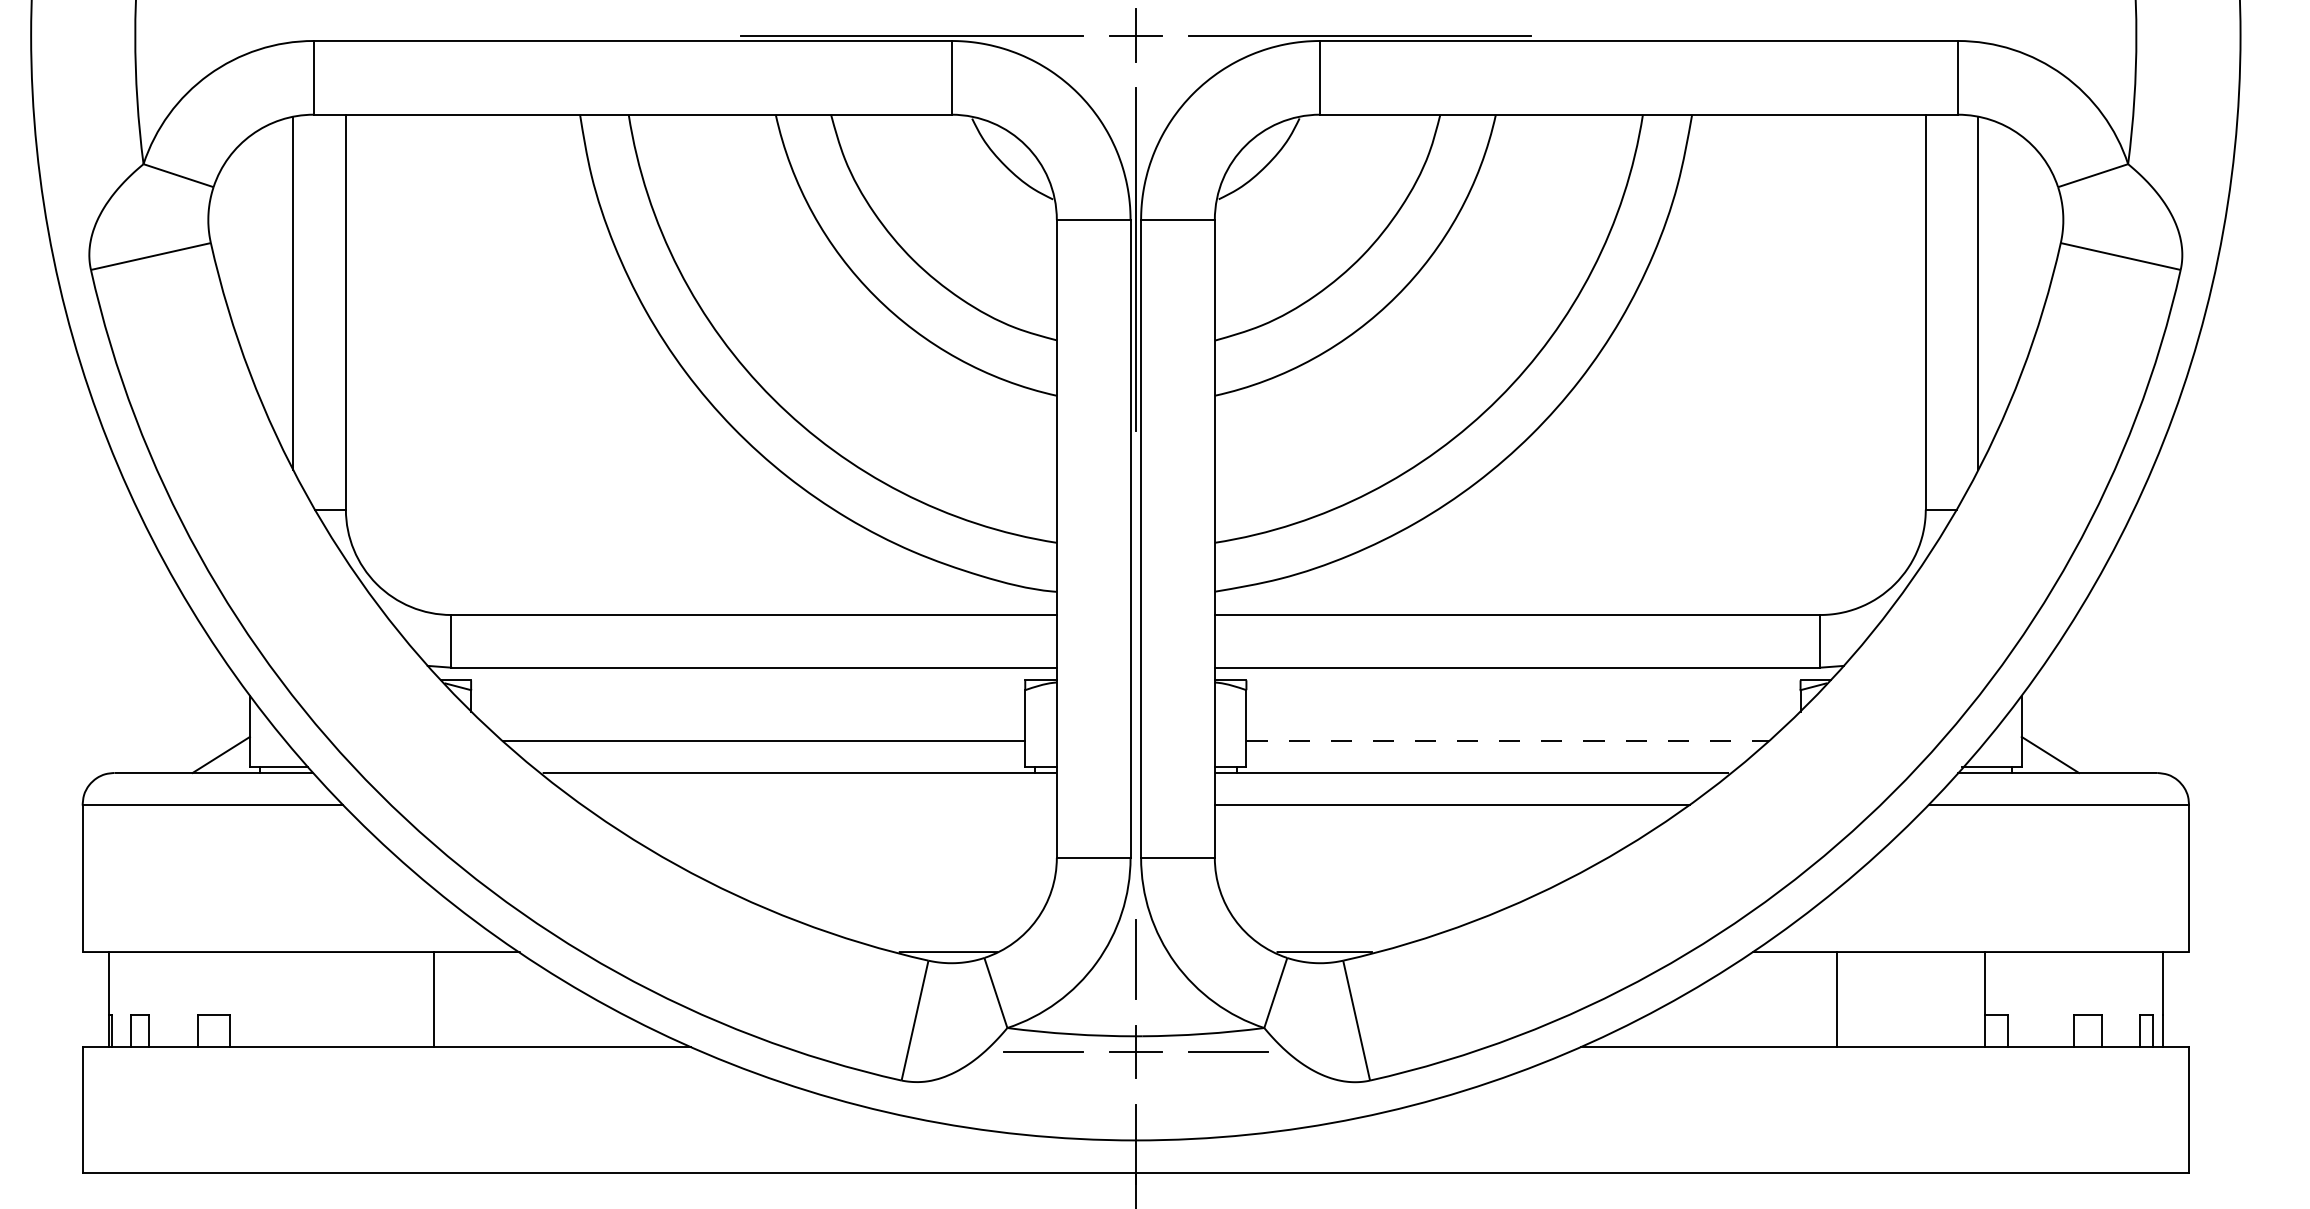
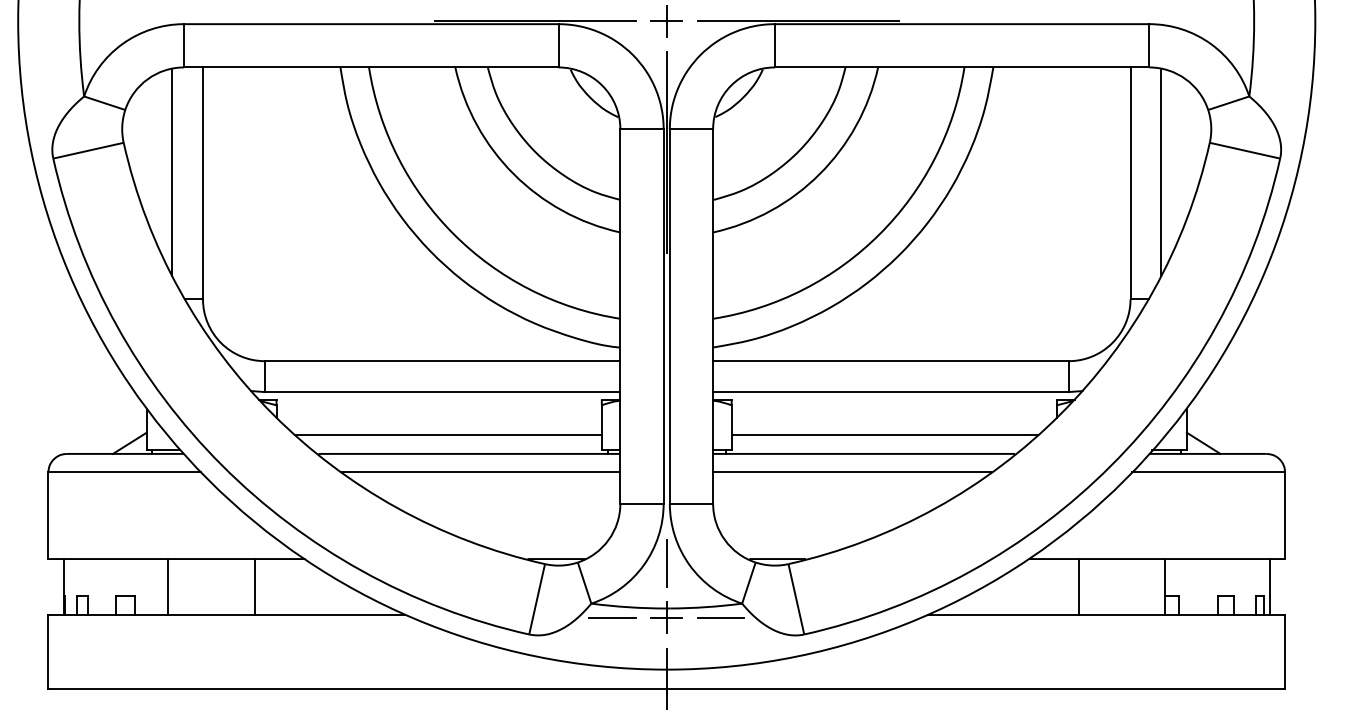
line: (1508, 741) -> (885, 435), dashed -> solid
line: (818, 804) -> (480, 472), added
line: (287, 998) -> (168, 586), added

